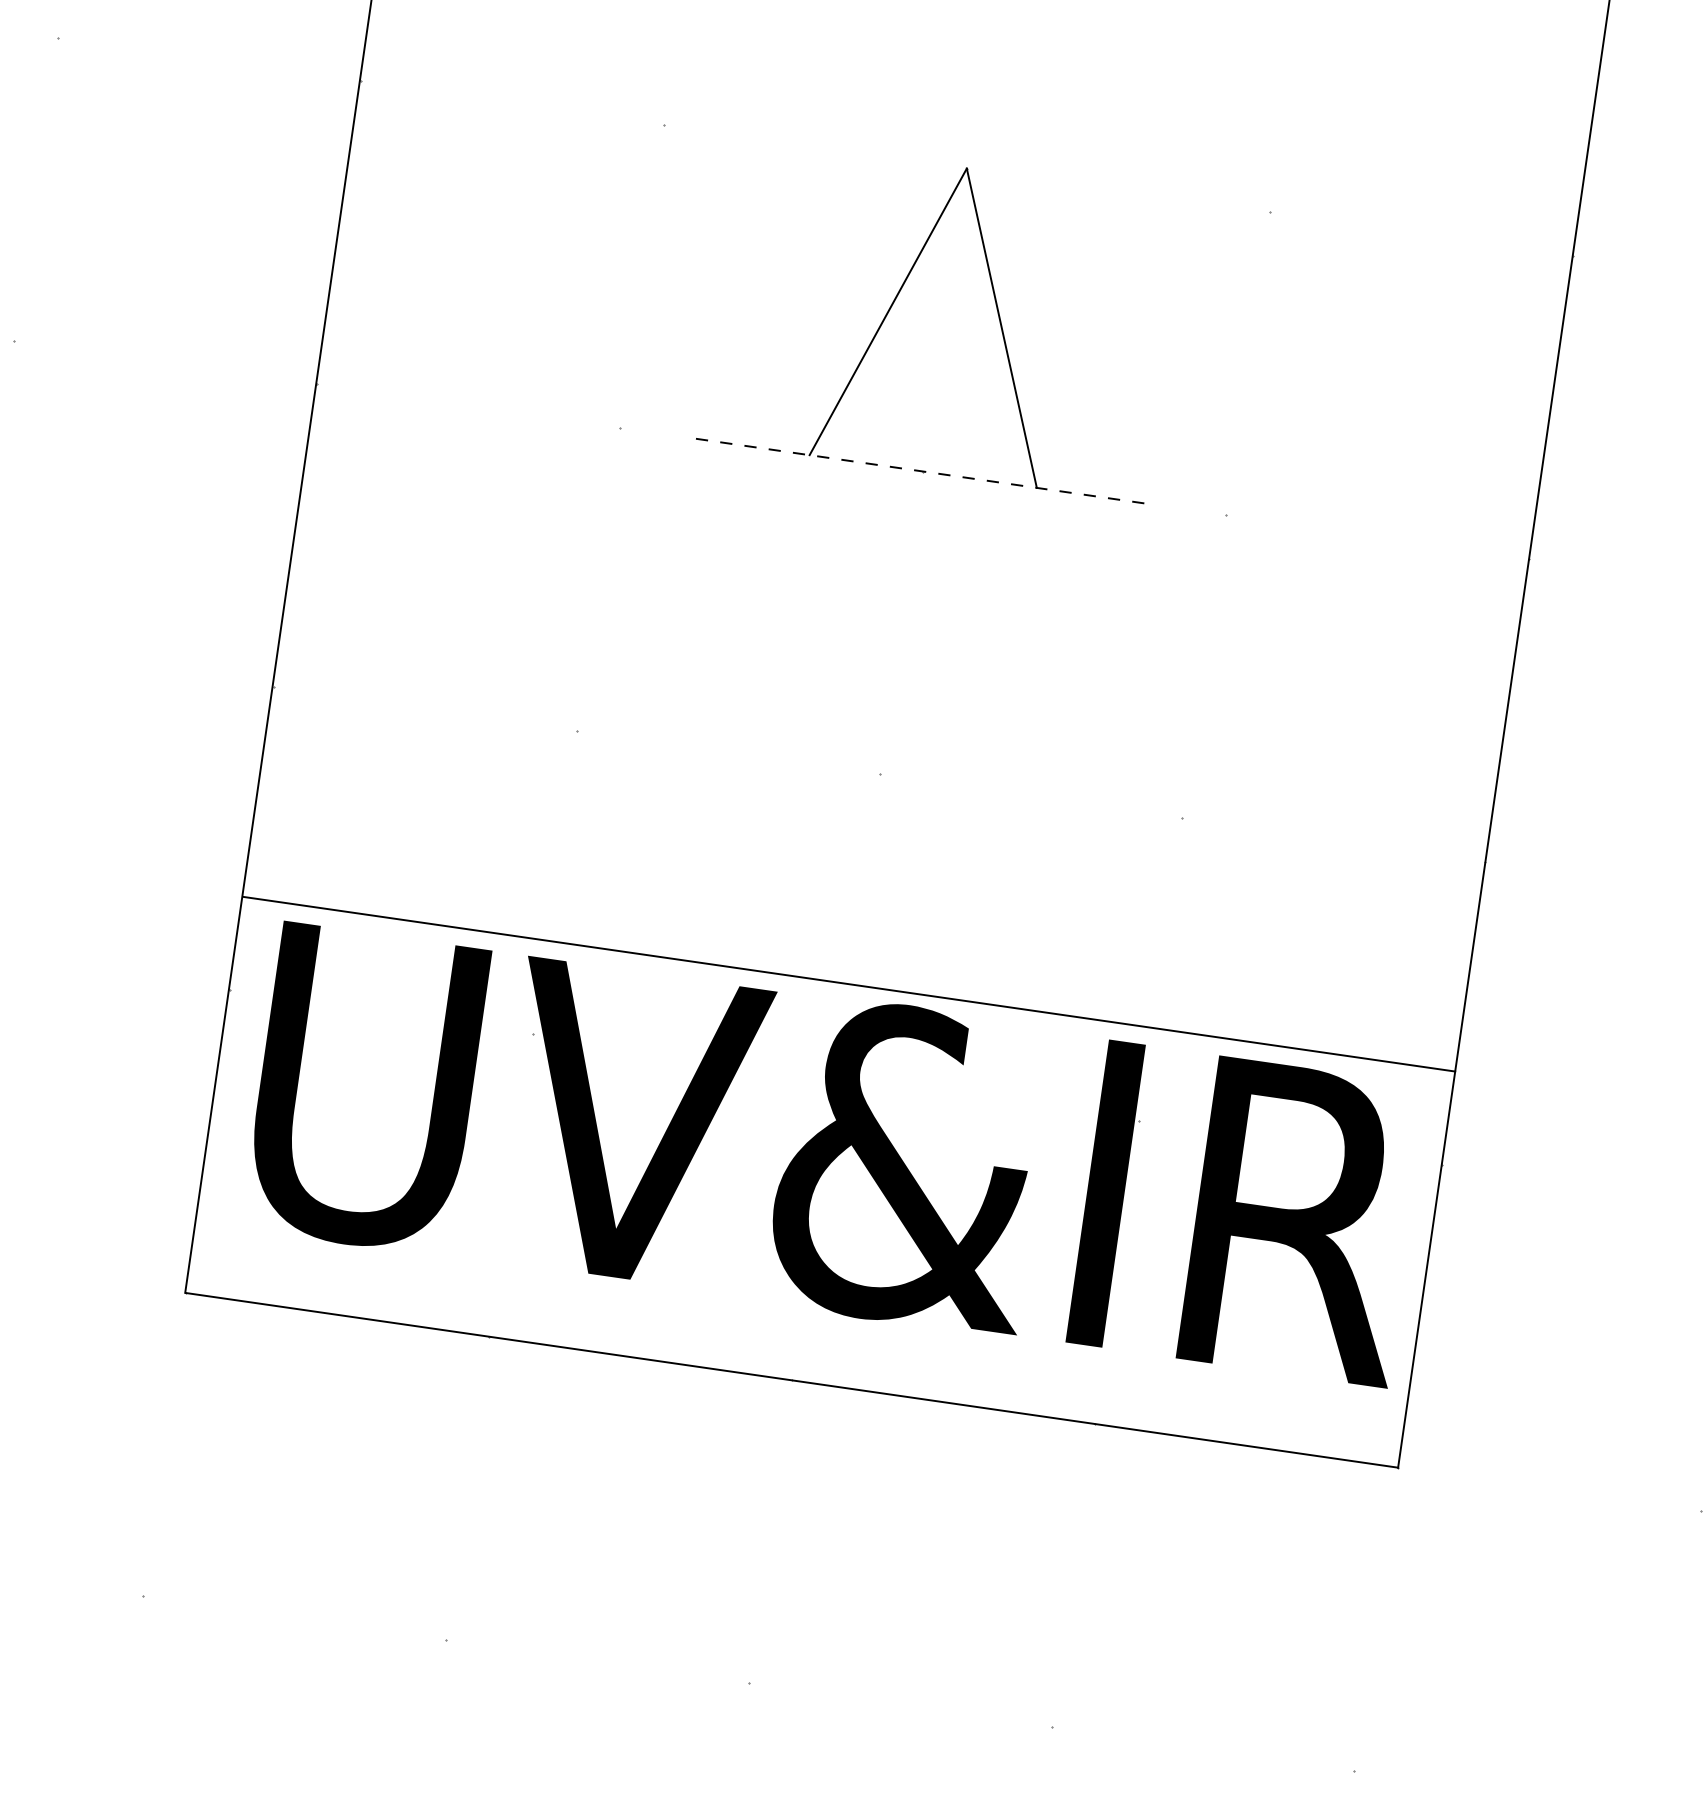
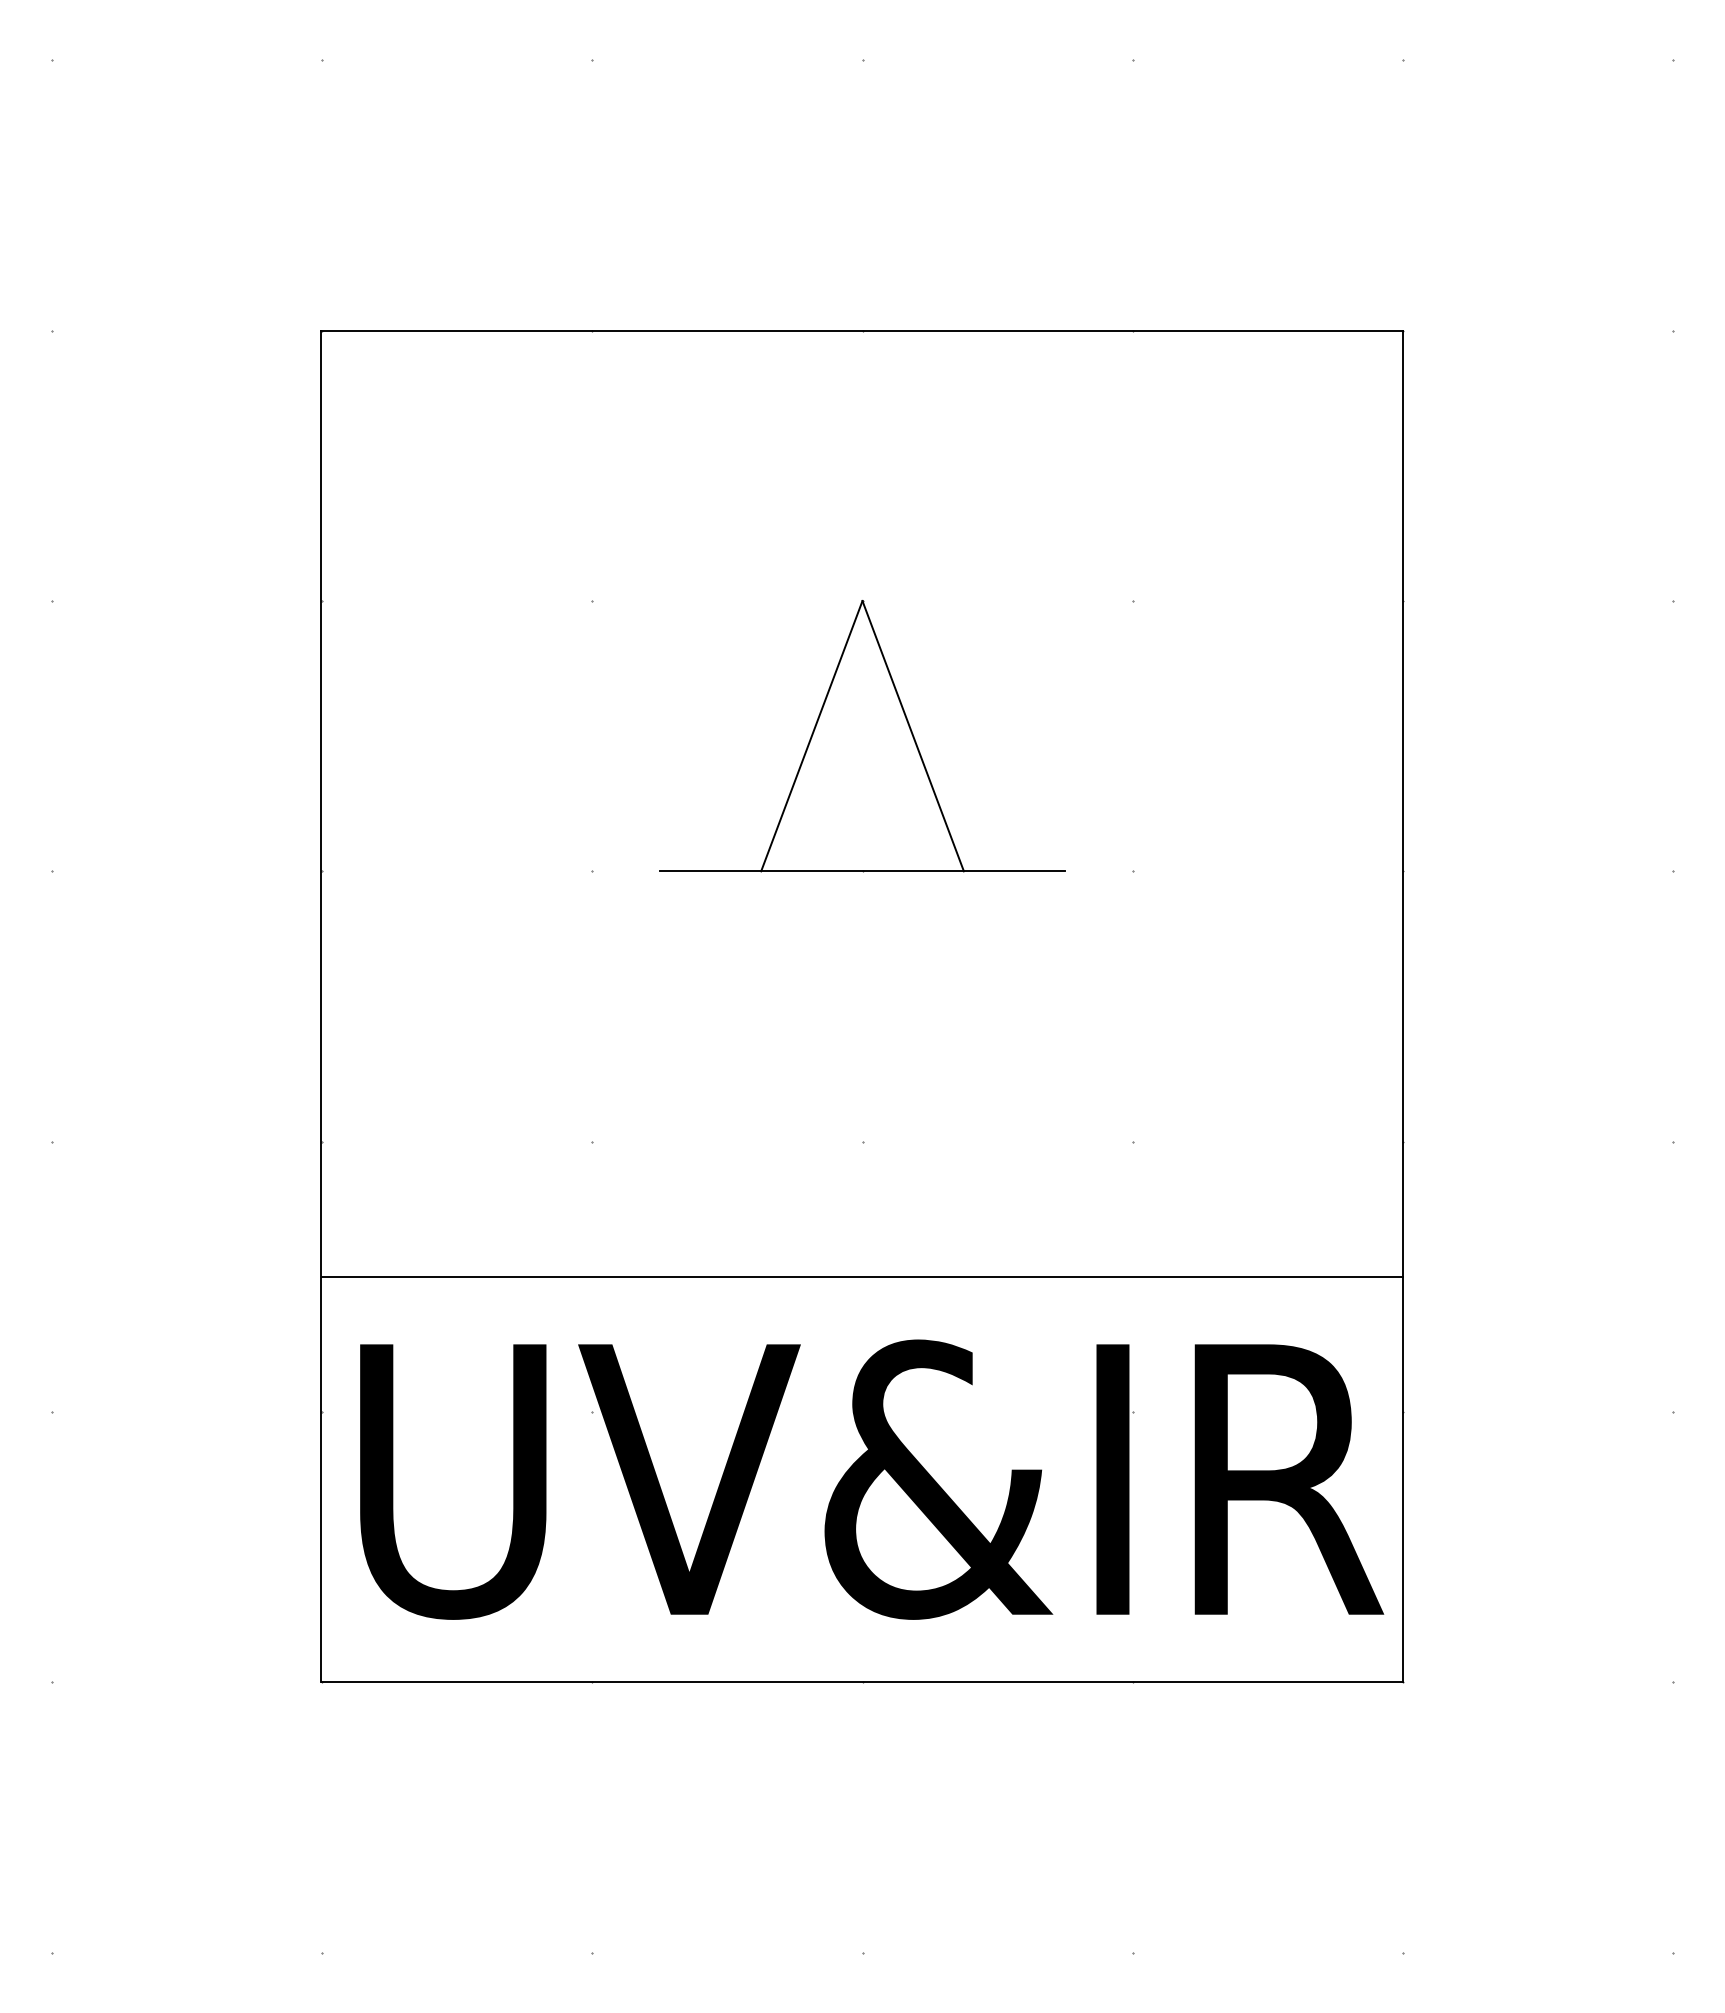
line: (923, 471) -> (862, 871), dashed -> solid
line: (849, 983) -> (862, 1276), moved

